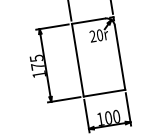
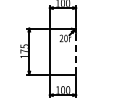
line: (120, 57) -> (76, 54), solid -> dashed

